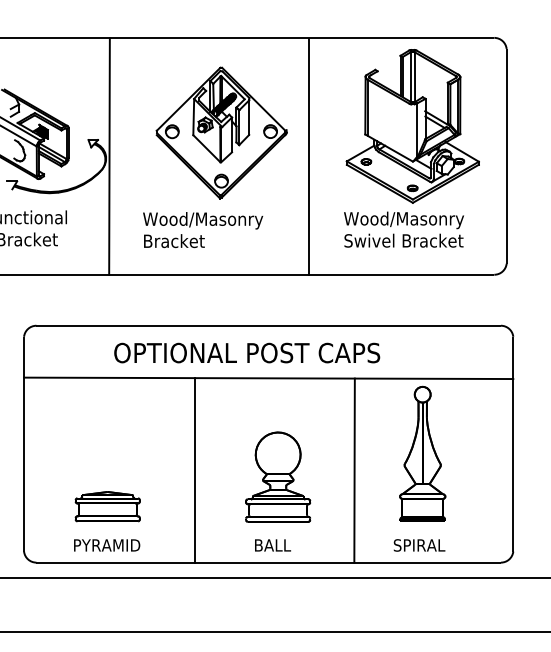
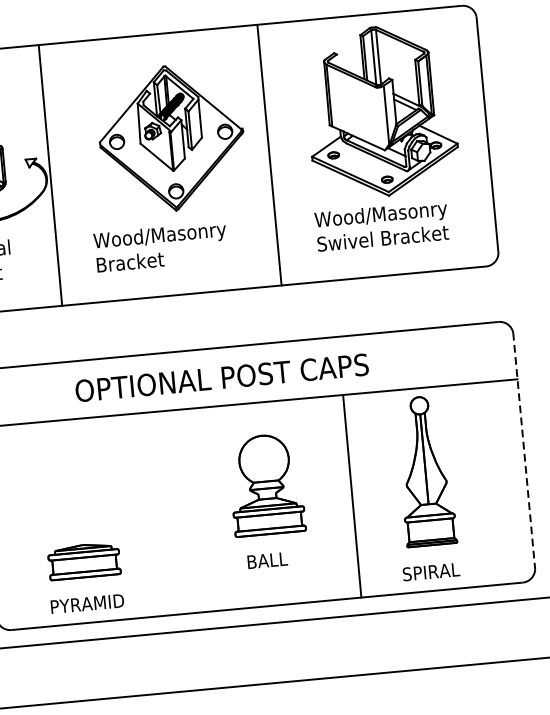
line: (513, 444) -> (524, 451), solid -> dashed
line: (195, 470) -> (177, 512), removed
part: (278, 491) -> (268, 500), moved

